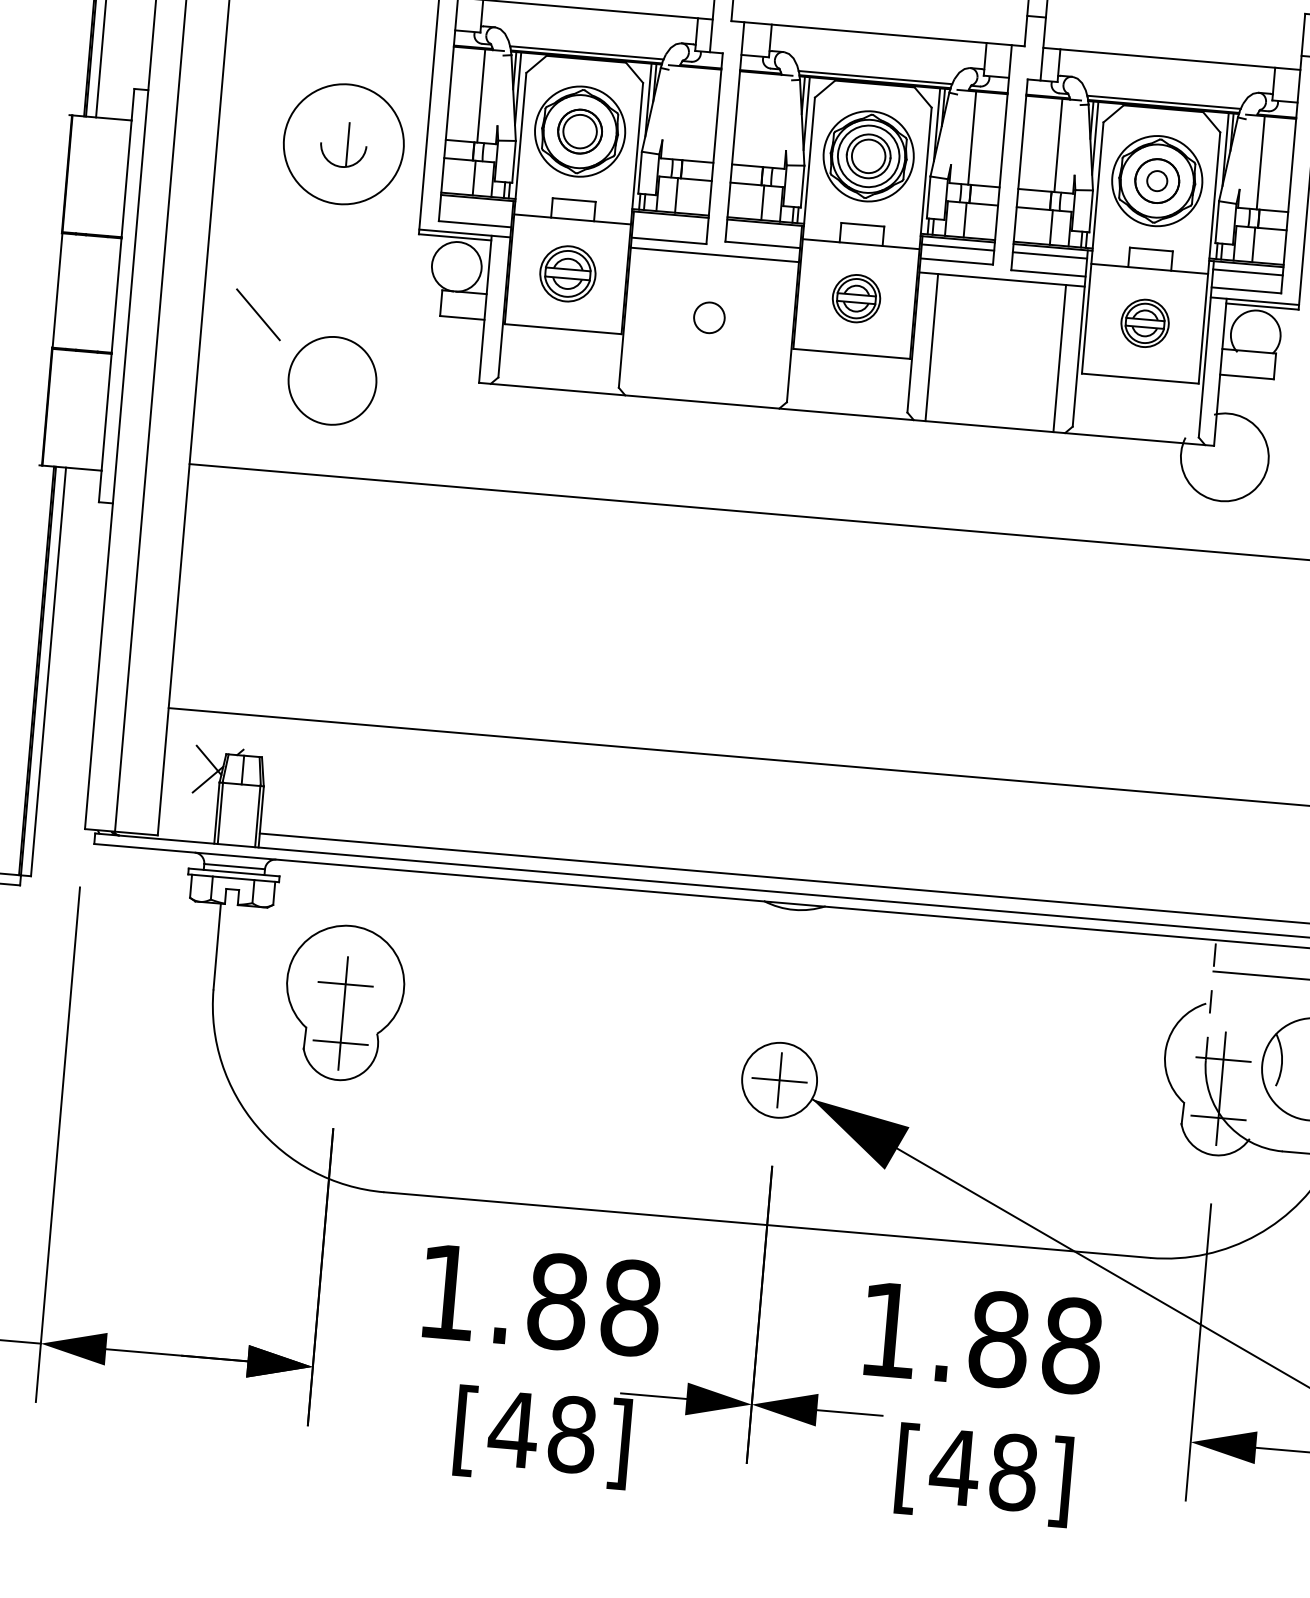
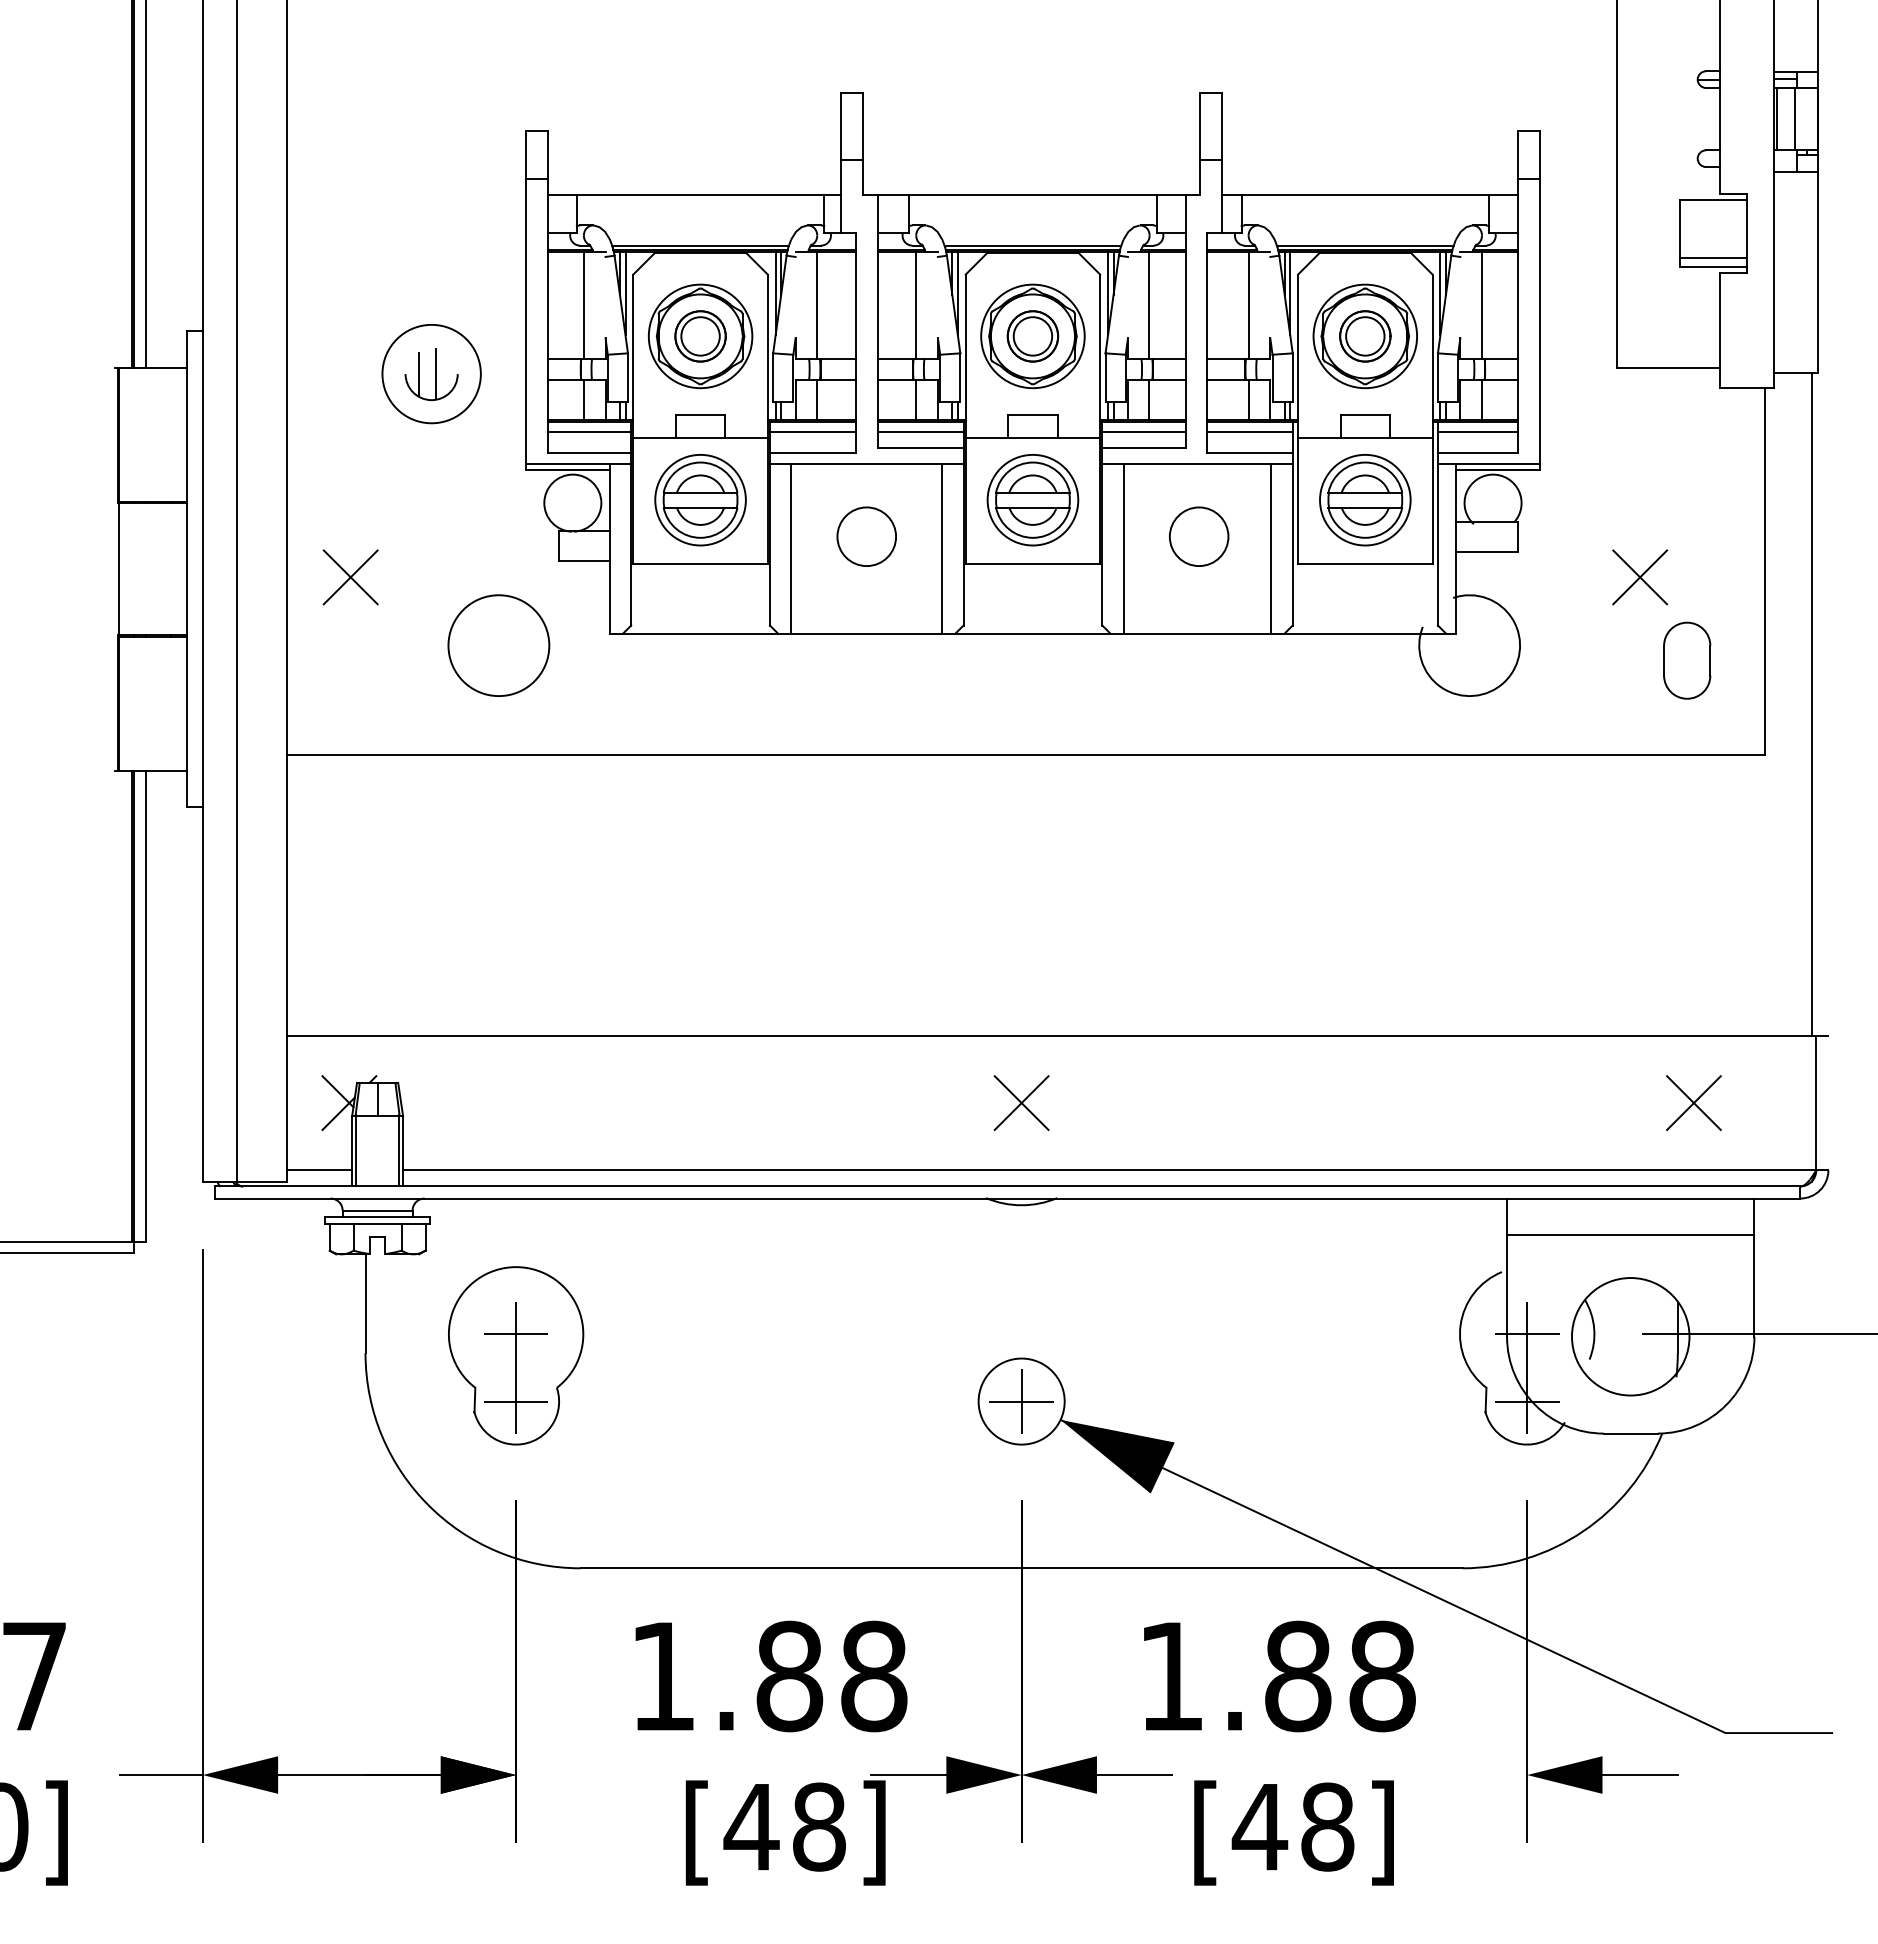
line: (683, 113) -> (817, 305), added
line: (769, 120) -> (916, 305), added
line: (333, 142) -> (419, 373), added
circle: (343, 143) -> (431, 373), size x0.71
circle: (868, 156) -> (1032, 336), size x0.71
circle: (1157, 181) -> (1365, 336), size x1.67
line: (476, 205) -> (589, 431), added
line: (670, 222) -> (812, 431), added
line: (763, 230) -> (920, 431), added
part: (567, 274) -> (700, 500), size x1.43
part: (856, 298) -> (1032, 500), size x1.67
line: (258, 314) -> (350, 577), added
circle: (709, 317) -> (866, 536), size x1.67
line: (643, 322) -> (791, 548), added
part: (1145, 323) -> (1365, 500), size x1.67
line: (774, 333) -> (942, 548), added
circle: (998, 342) -> (1199, 536), added
circle: (332, 380) -> (498, 645), moved
part: (801, 820) -> (1021, 1102), added
line: (187, 827) -> (319, 1170), added
line: (1211, 1000) -> (1507, 1267), dashed -> solid

